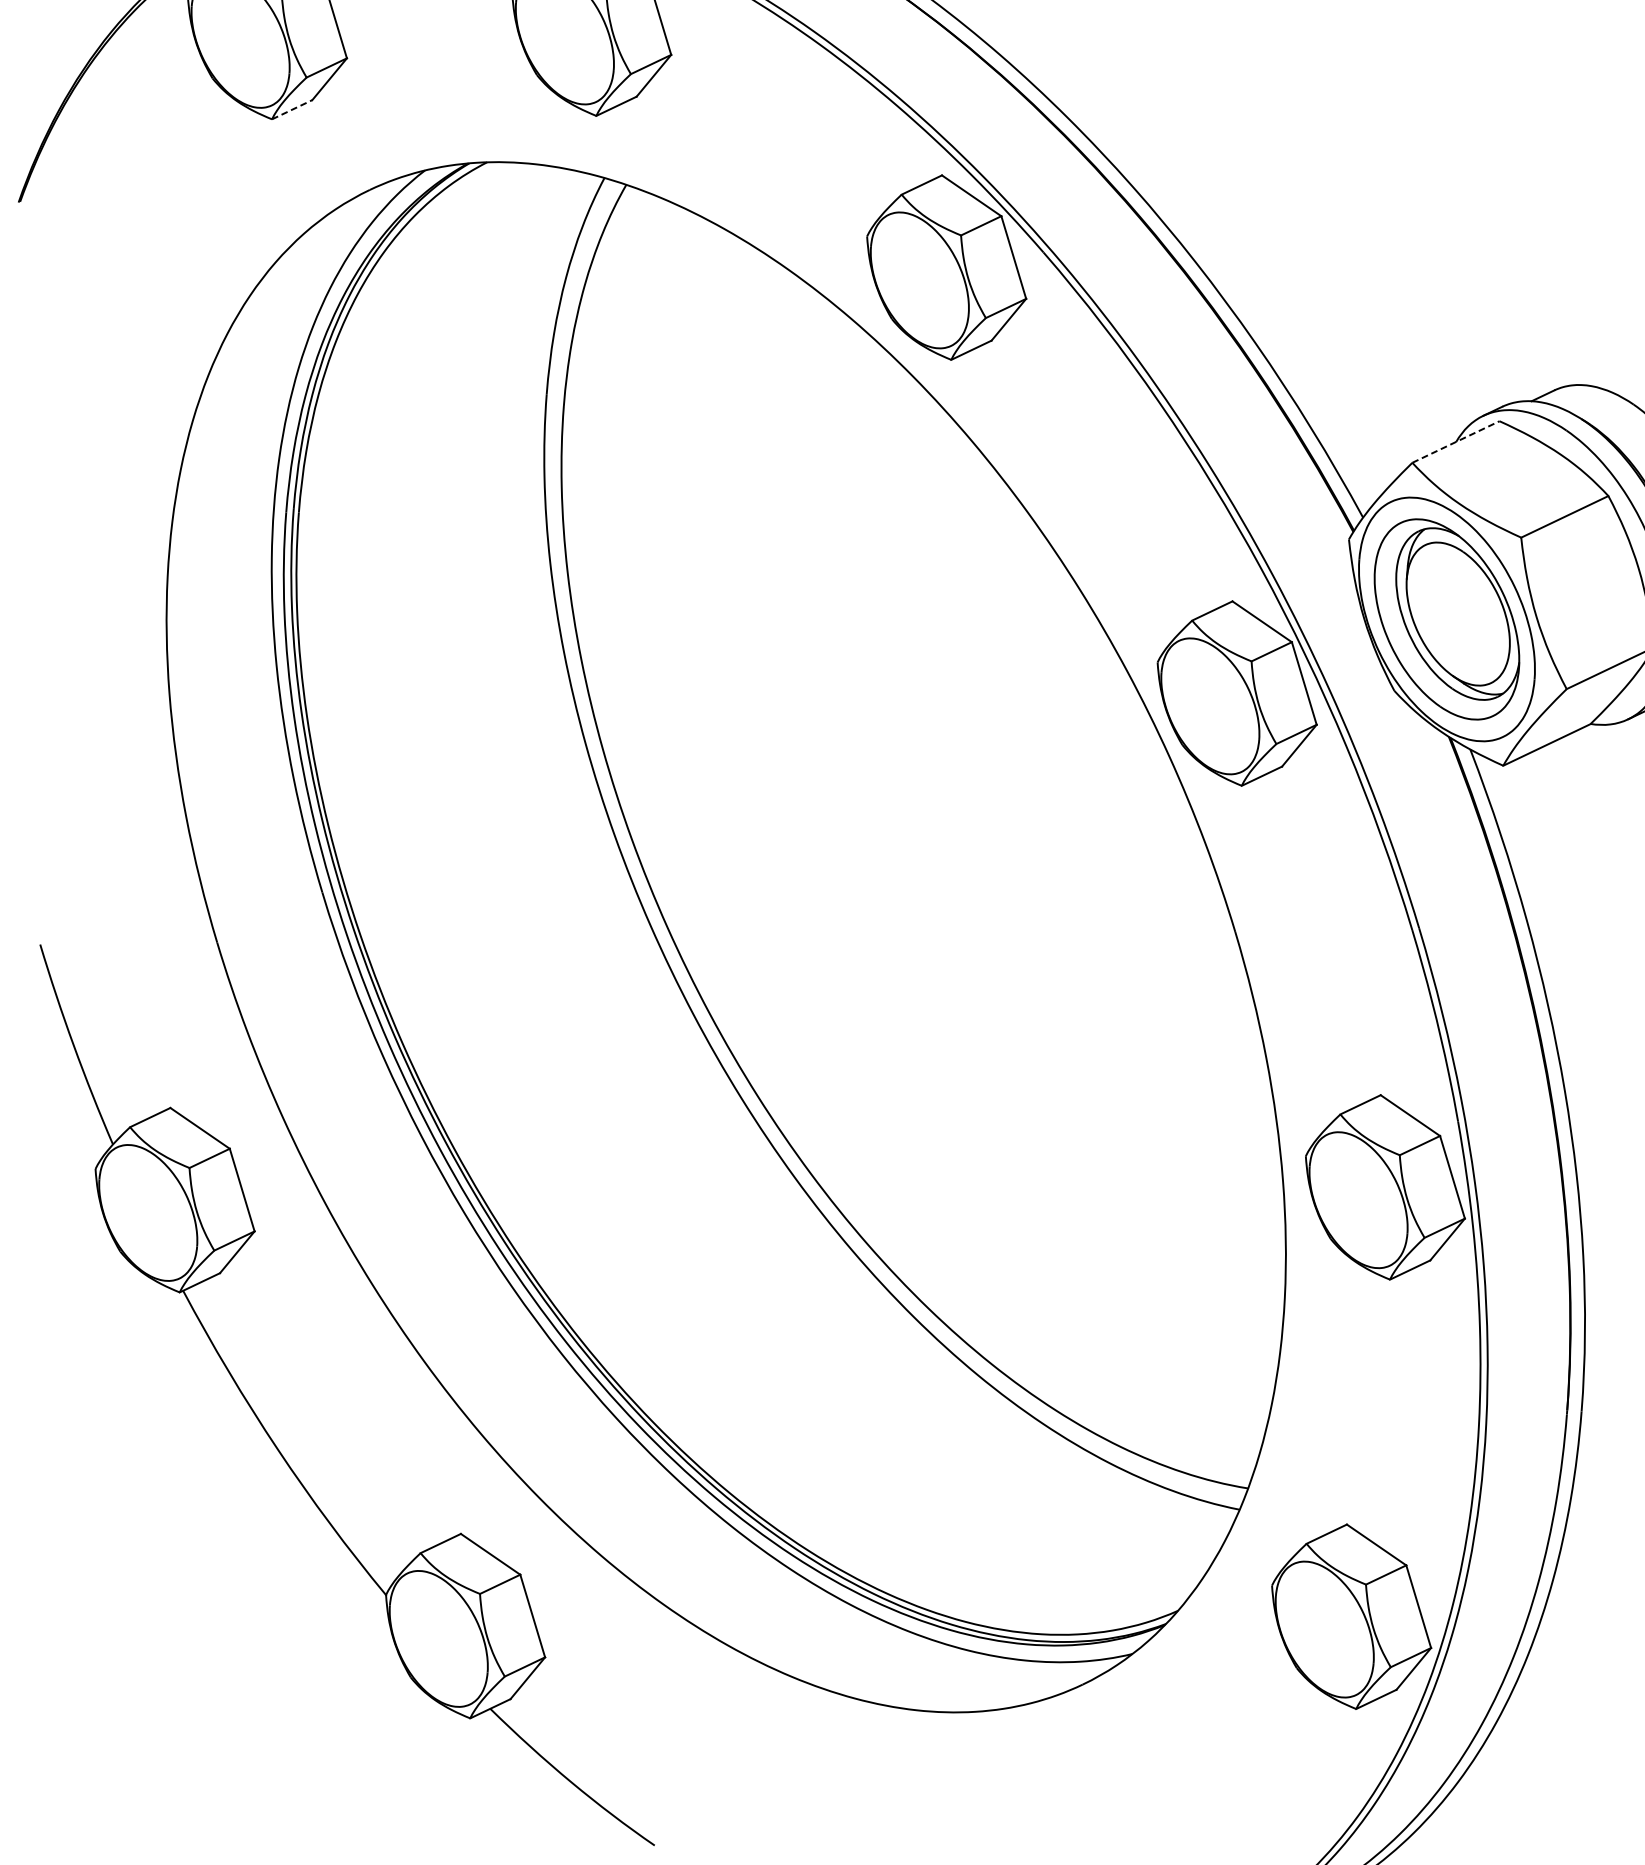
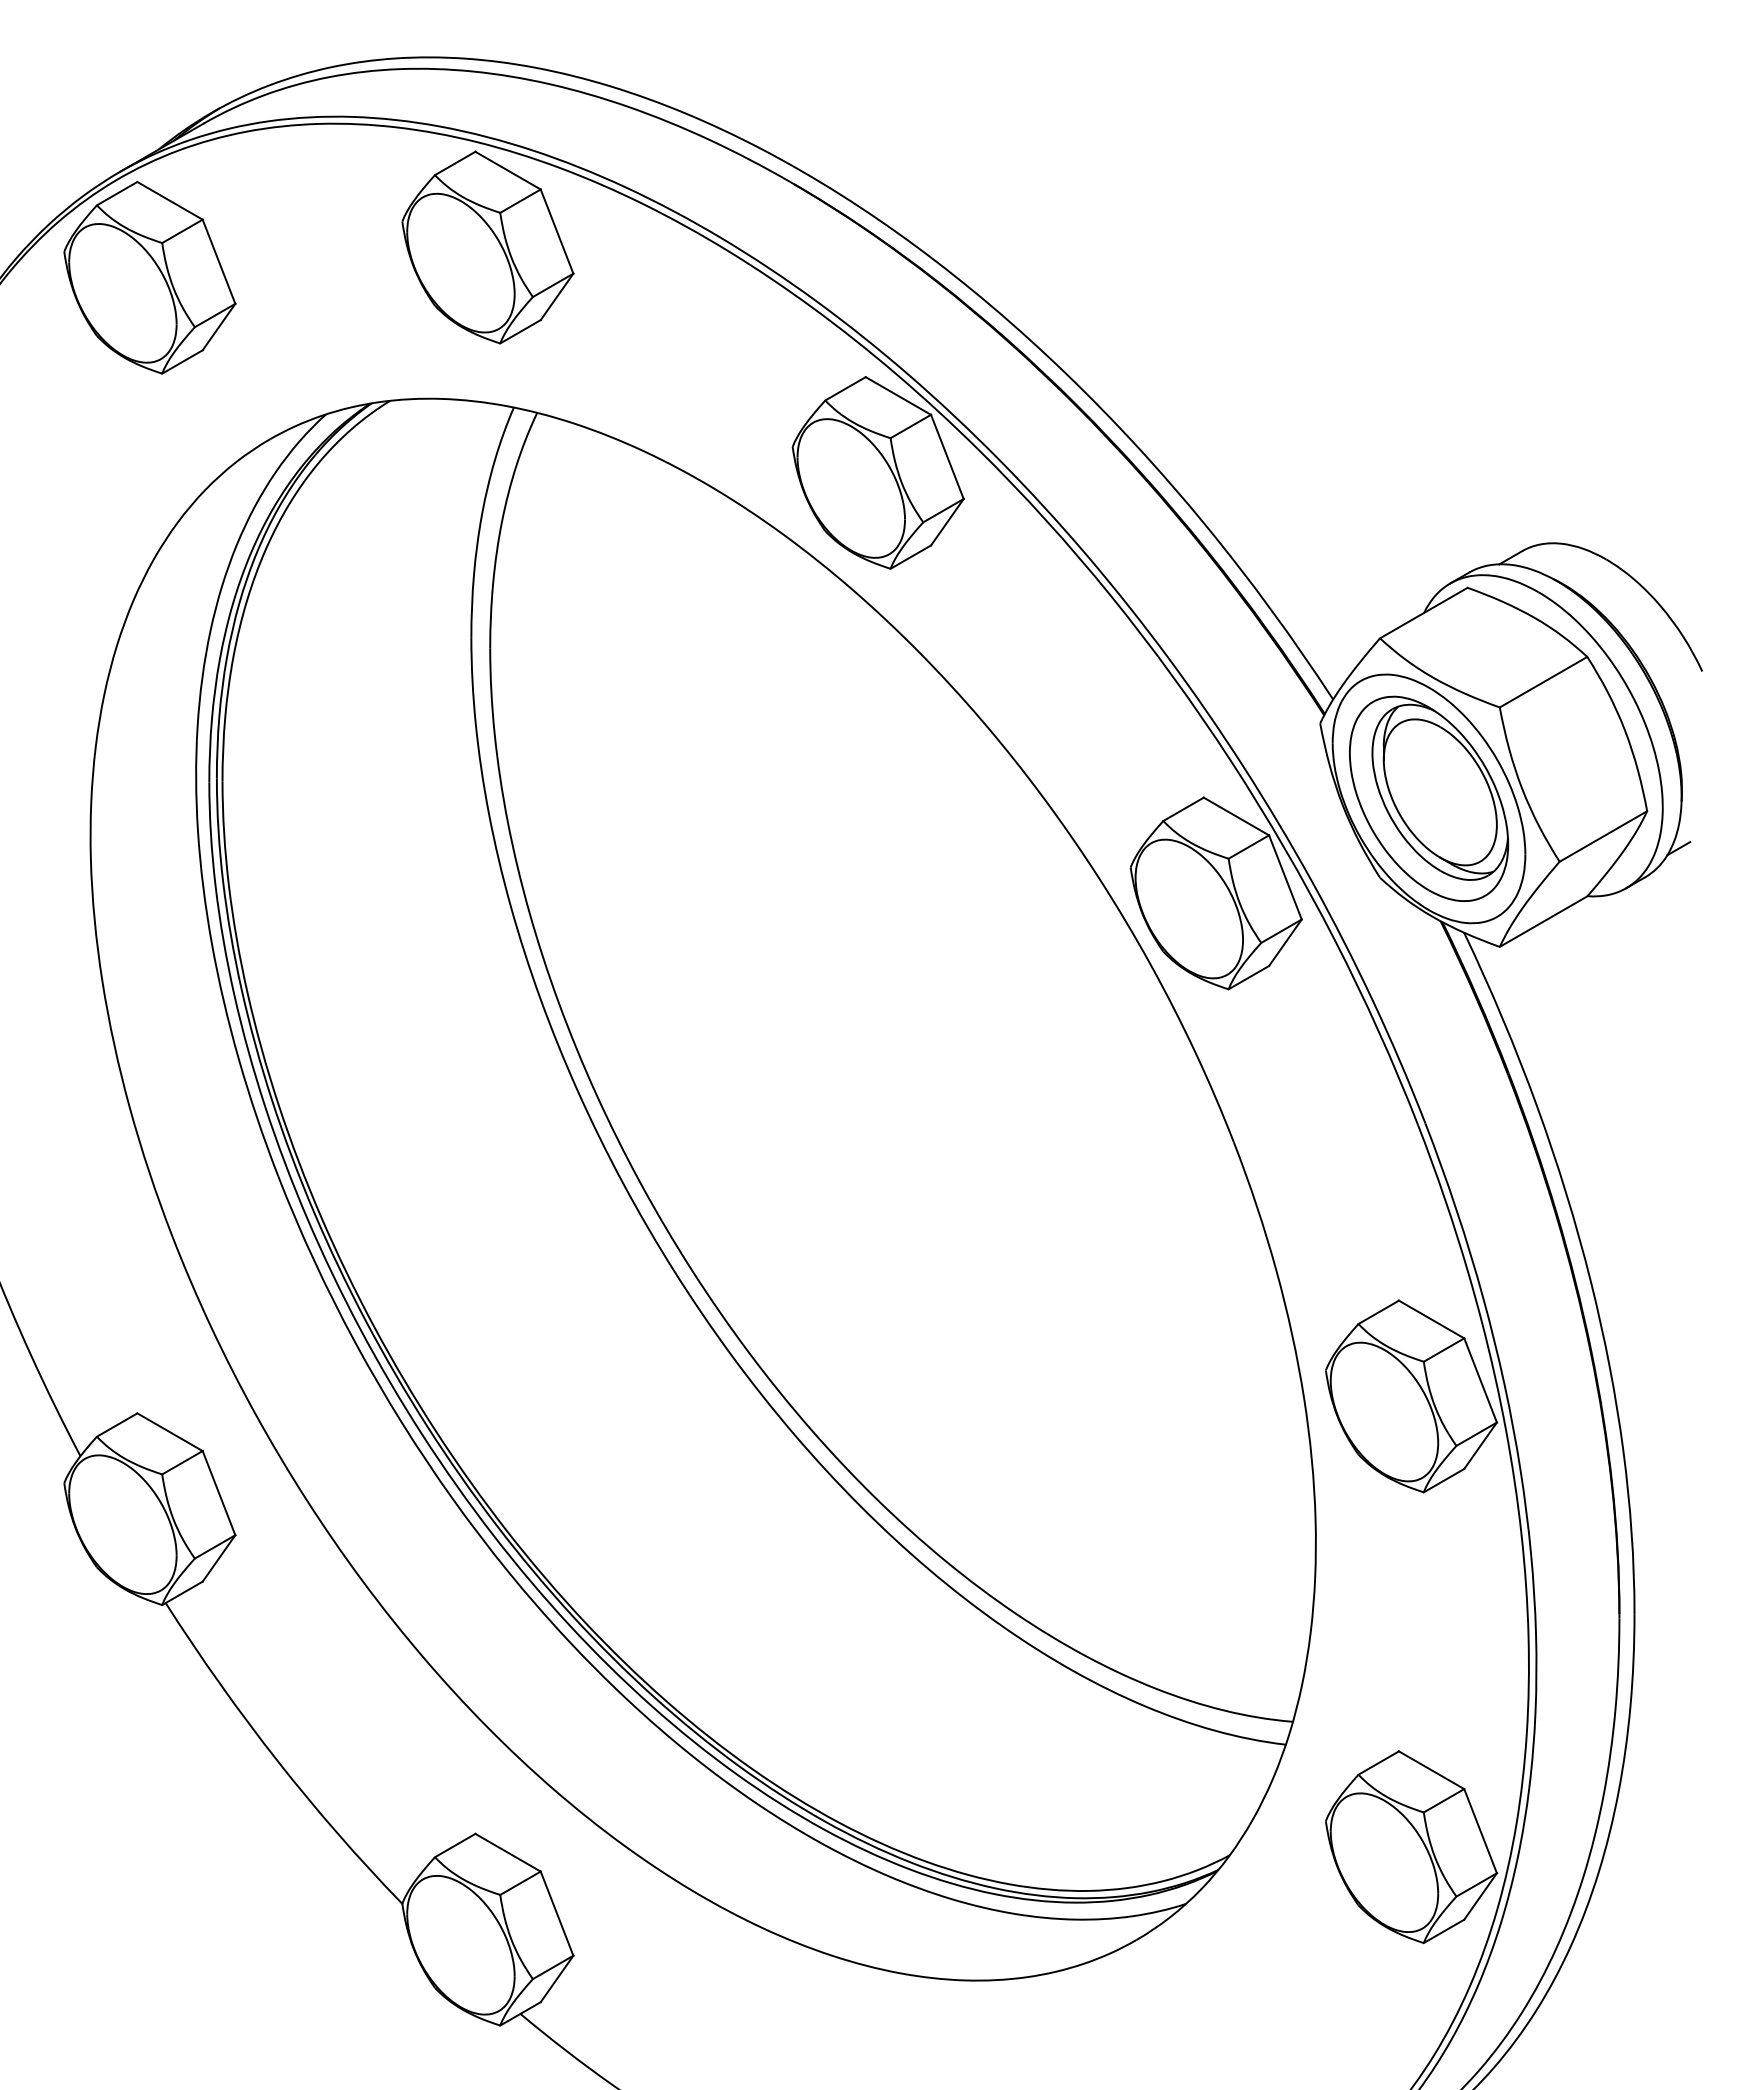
line: (292, 109) -> (182, 361), dashed -> solid
line: (1455, 442) -> (1423, 613), dashed -> solid

